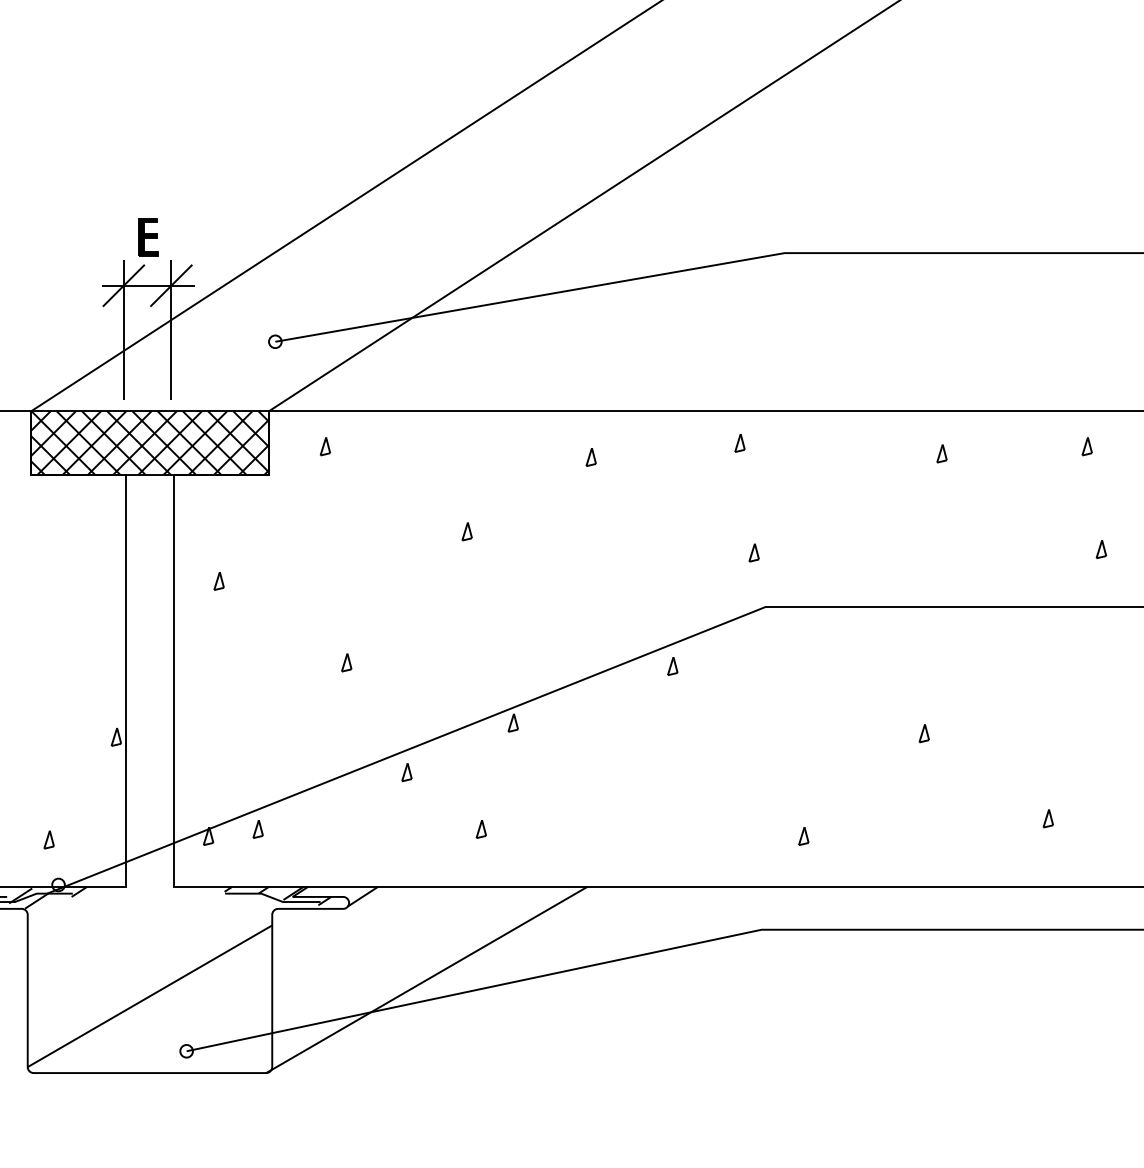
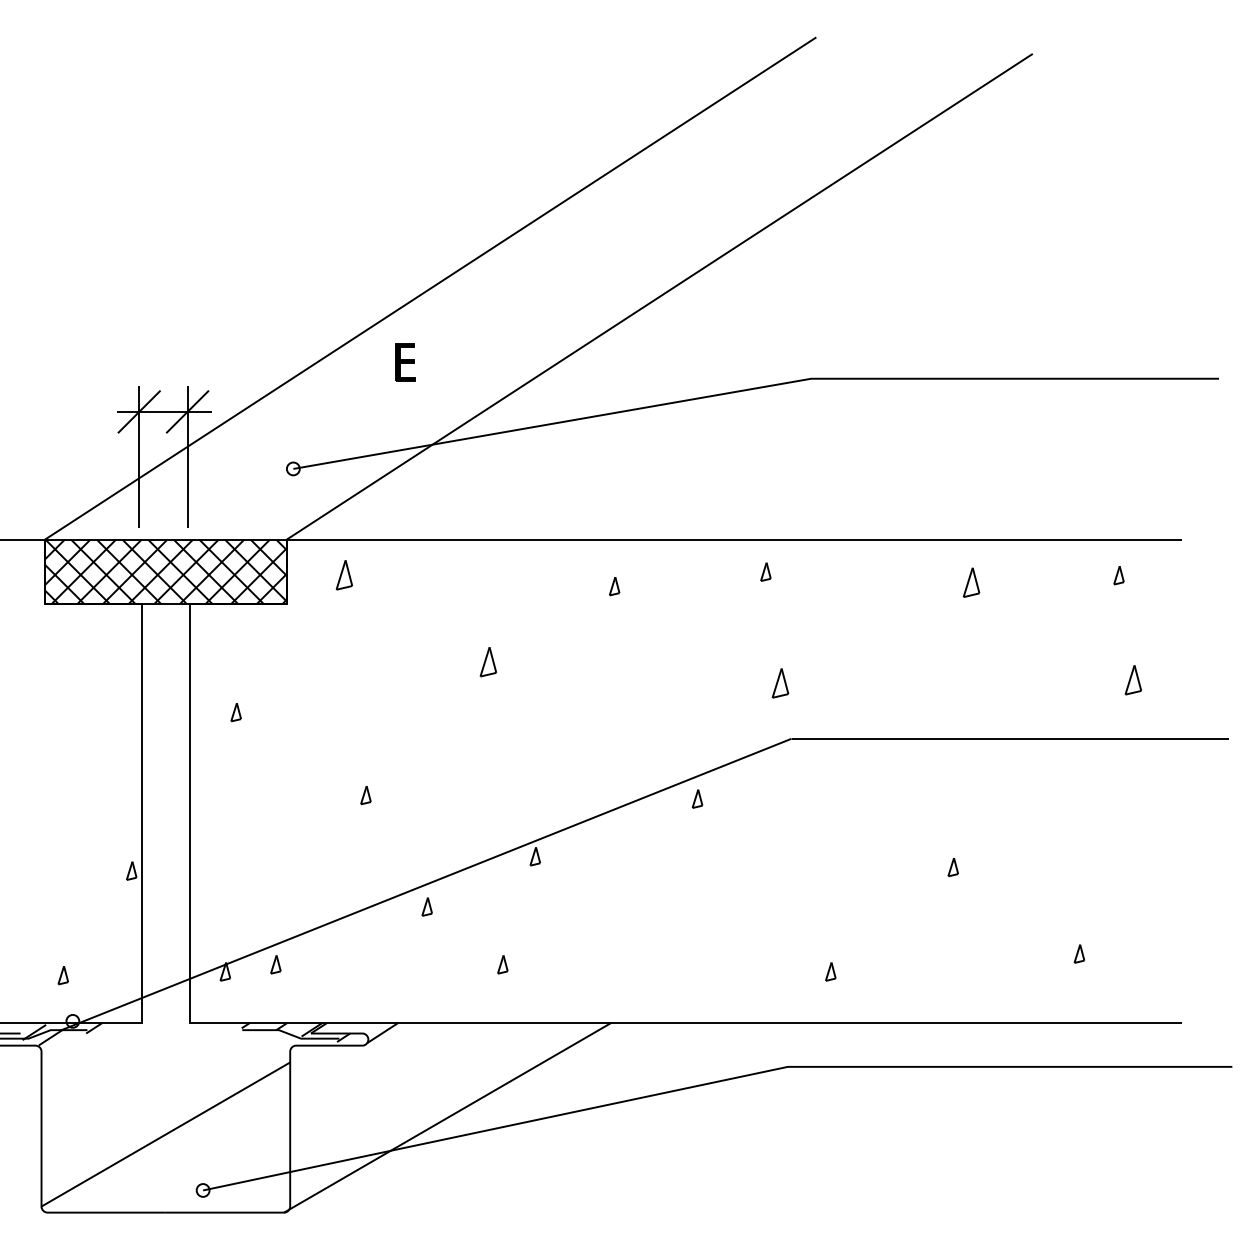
part: (148, 237) -> (405, 362), moved
part: (324, 446) -> (343, 575), size x1.6
part: (941, 453) -> (970, 582), size x1.6
part: (467, 531) -> (488, 661), size x1.6
part: (1101, 548) -> (1133, 679), size x1.6
part: (753, 552) -> (779, 683), size x1.6

